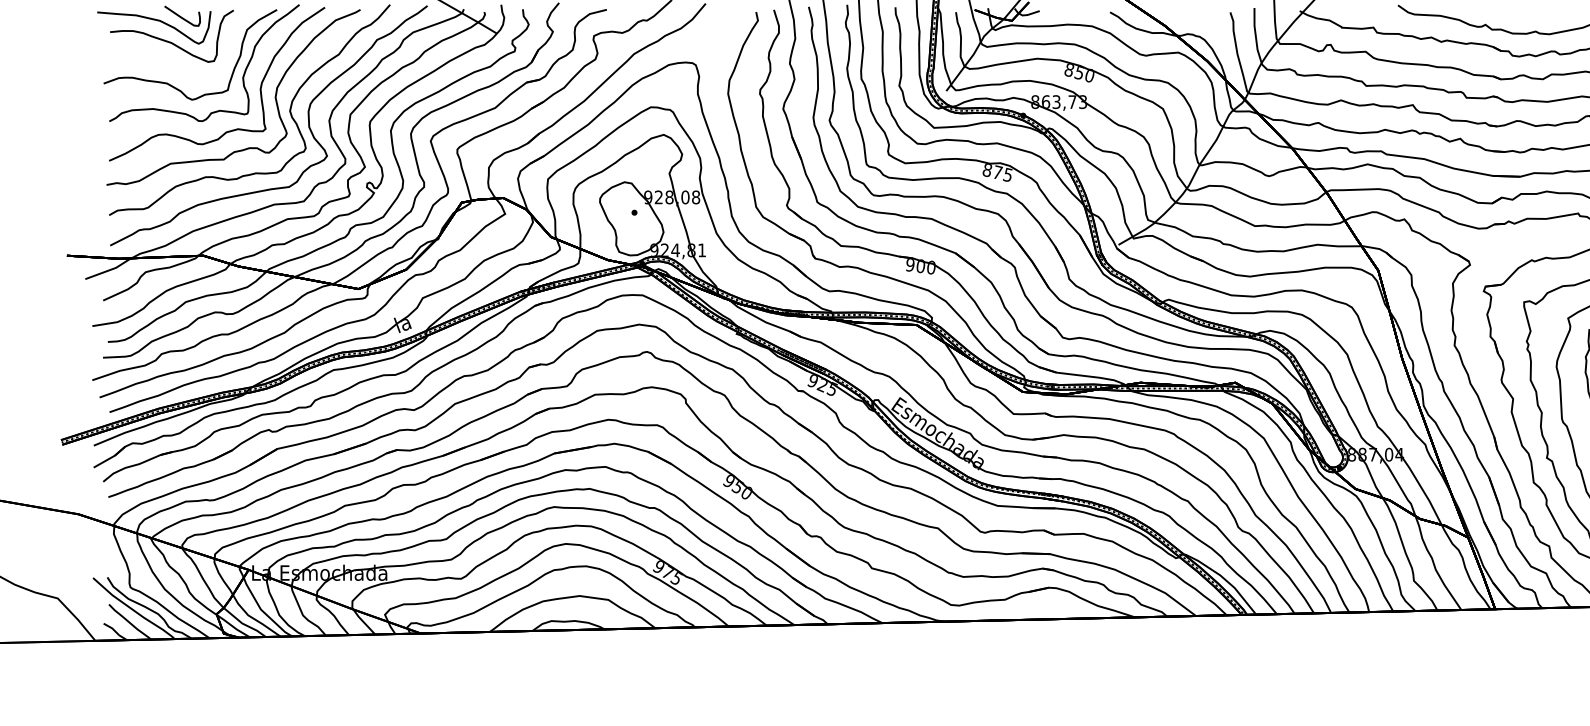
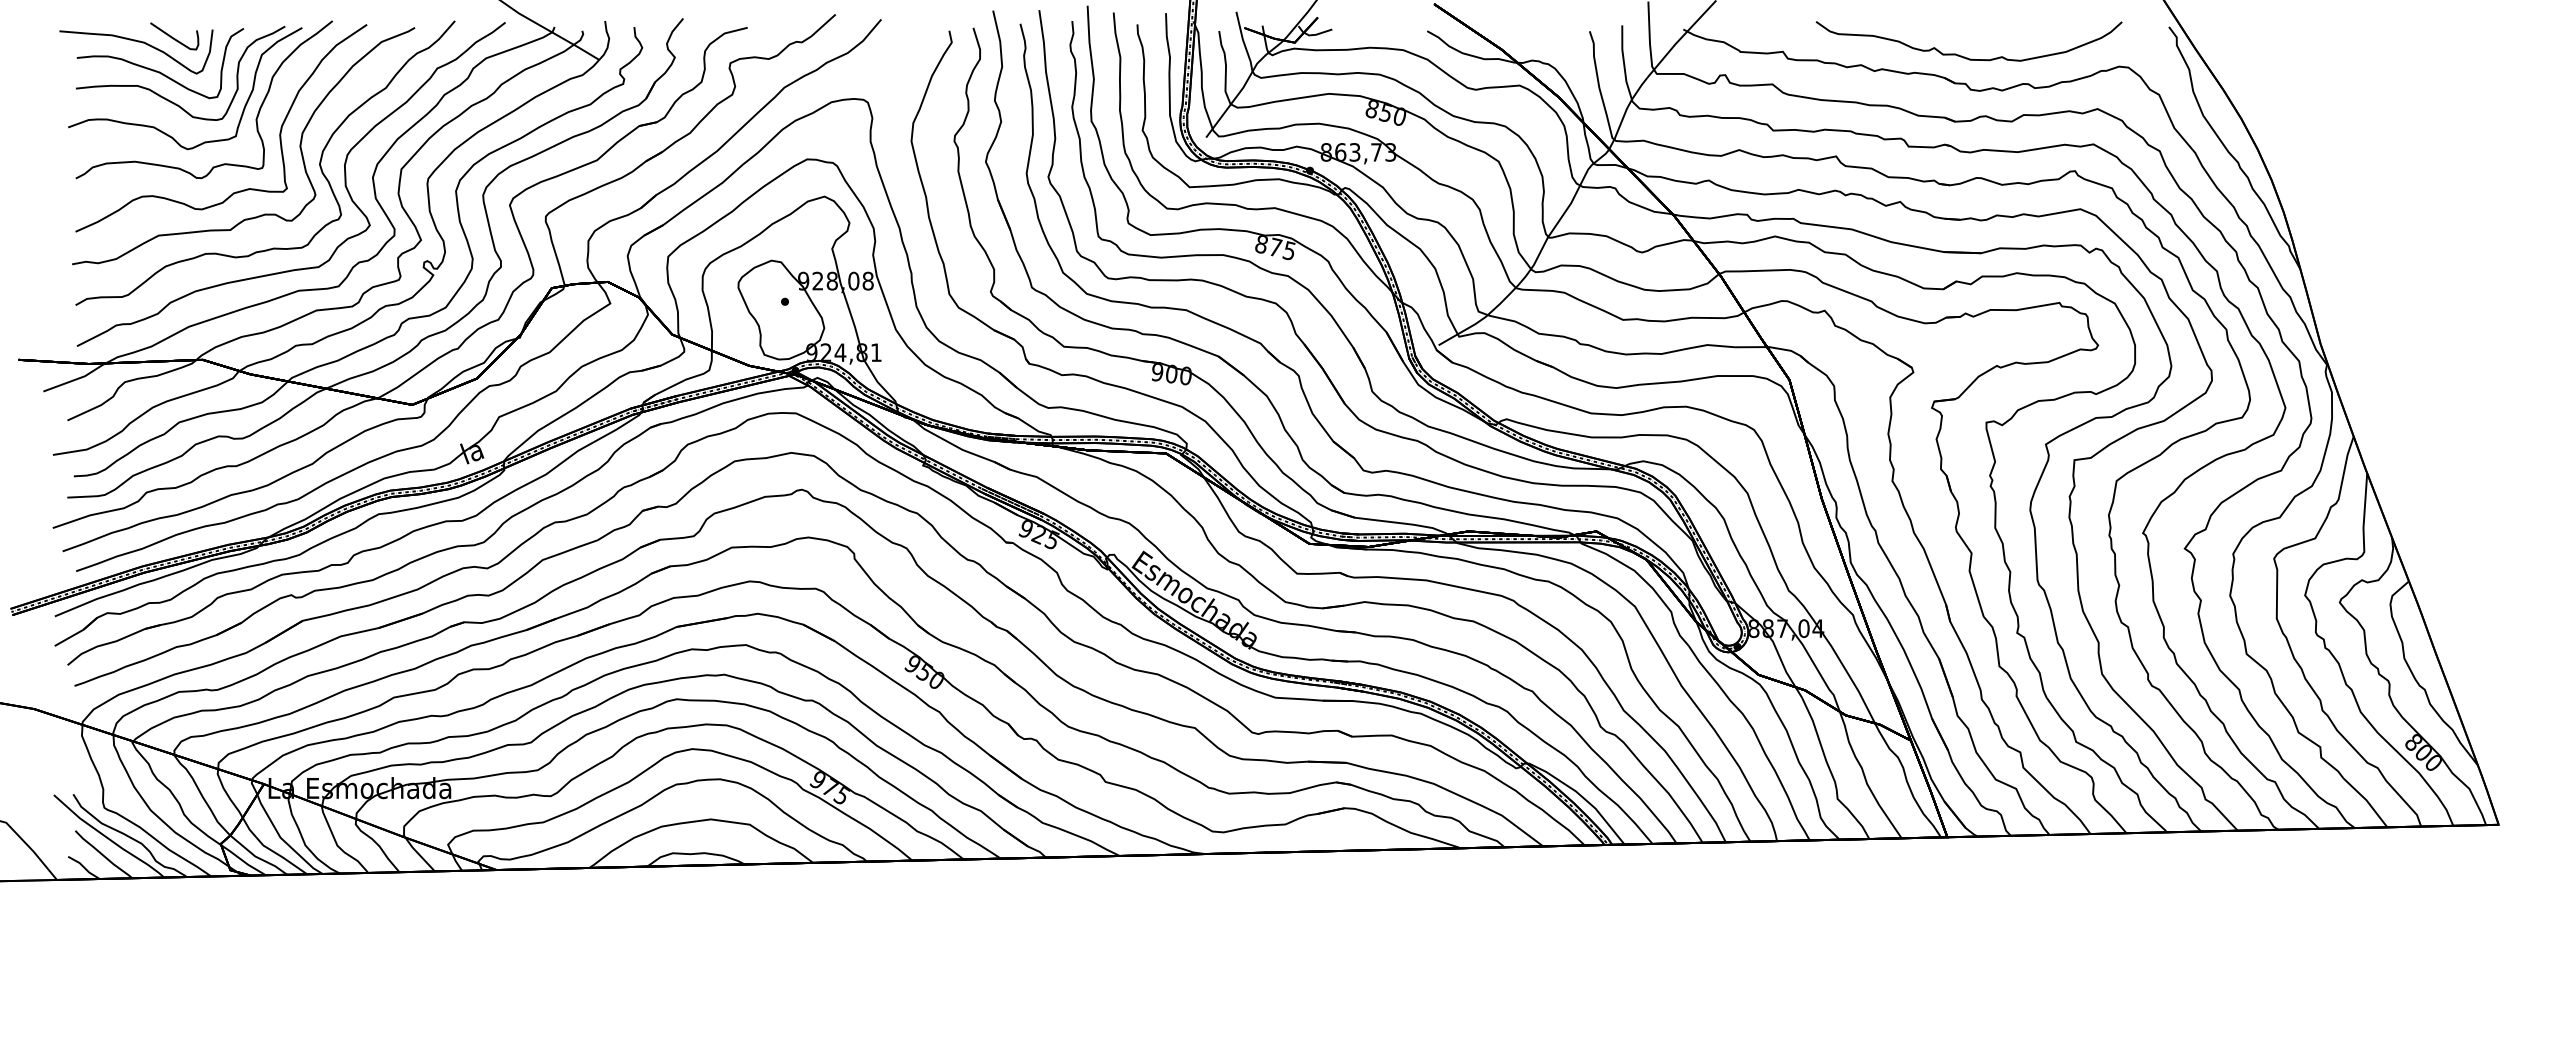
curve: (177, 62) -> (167, 98), added

